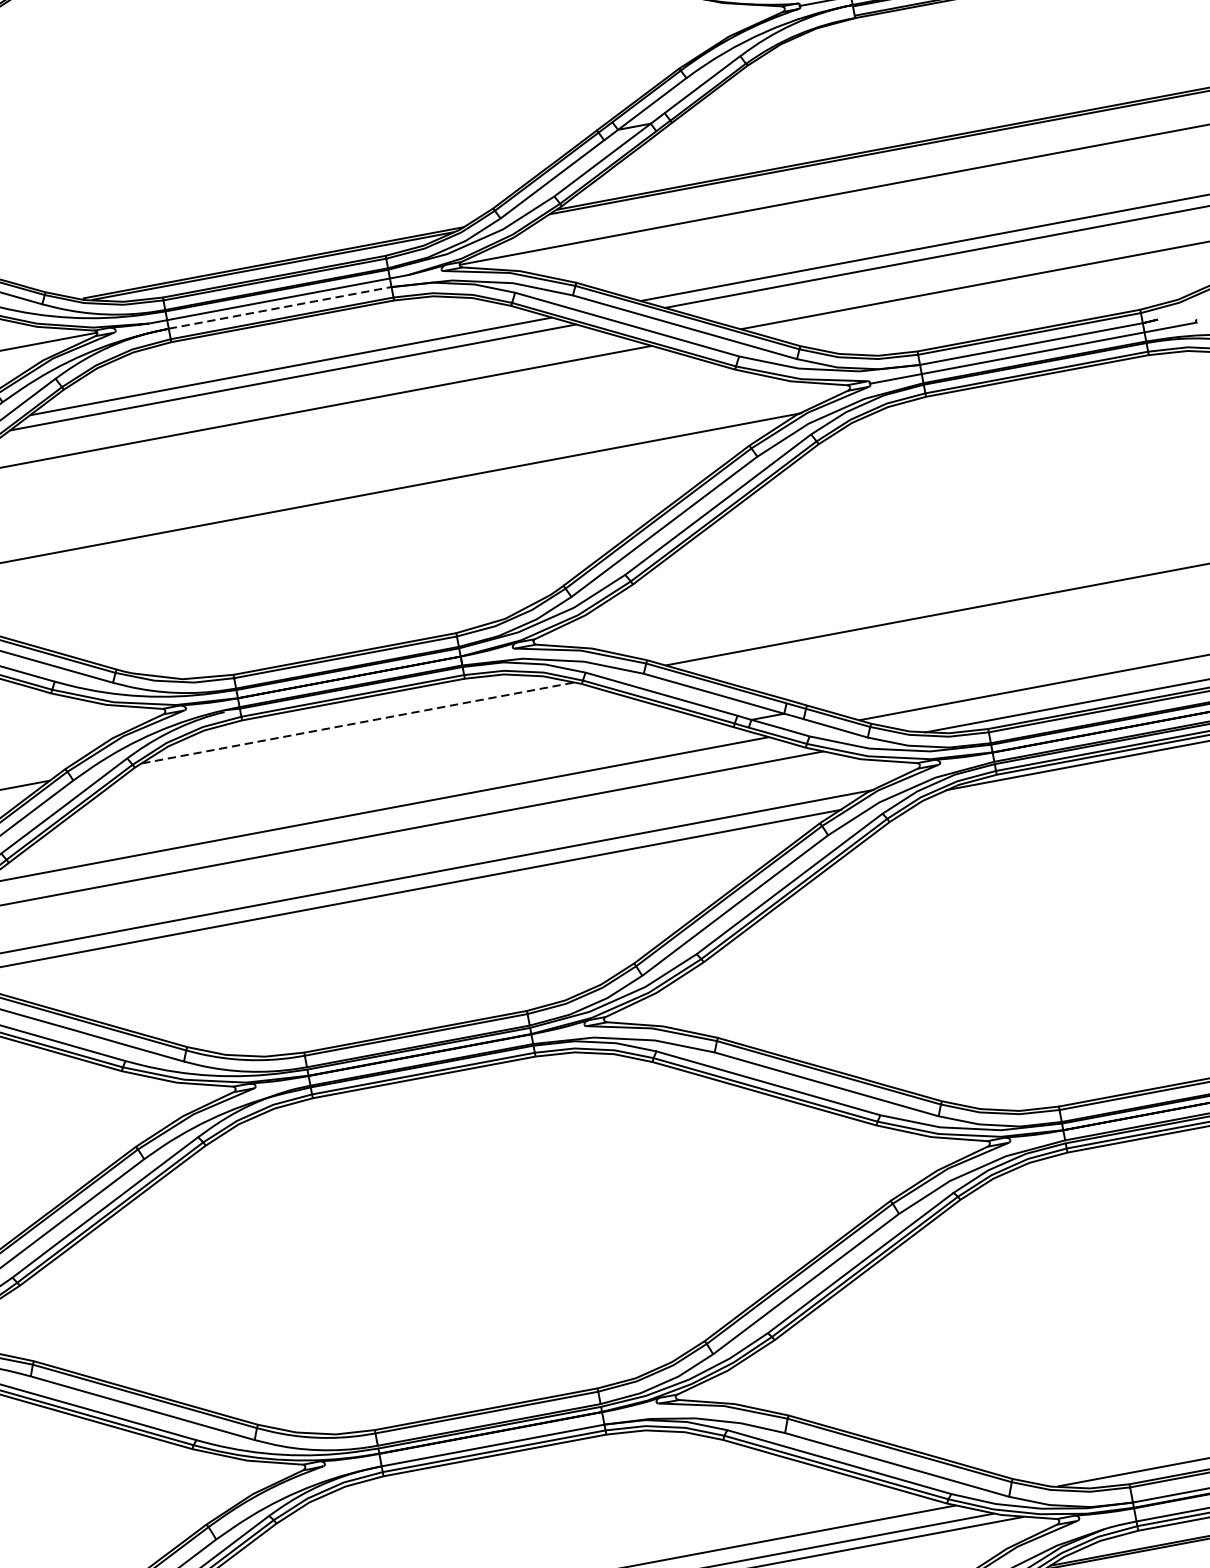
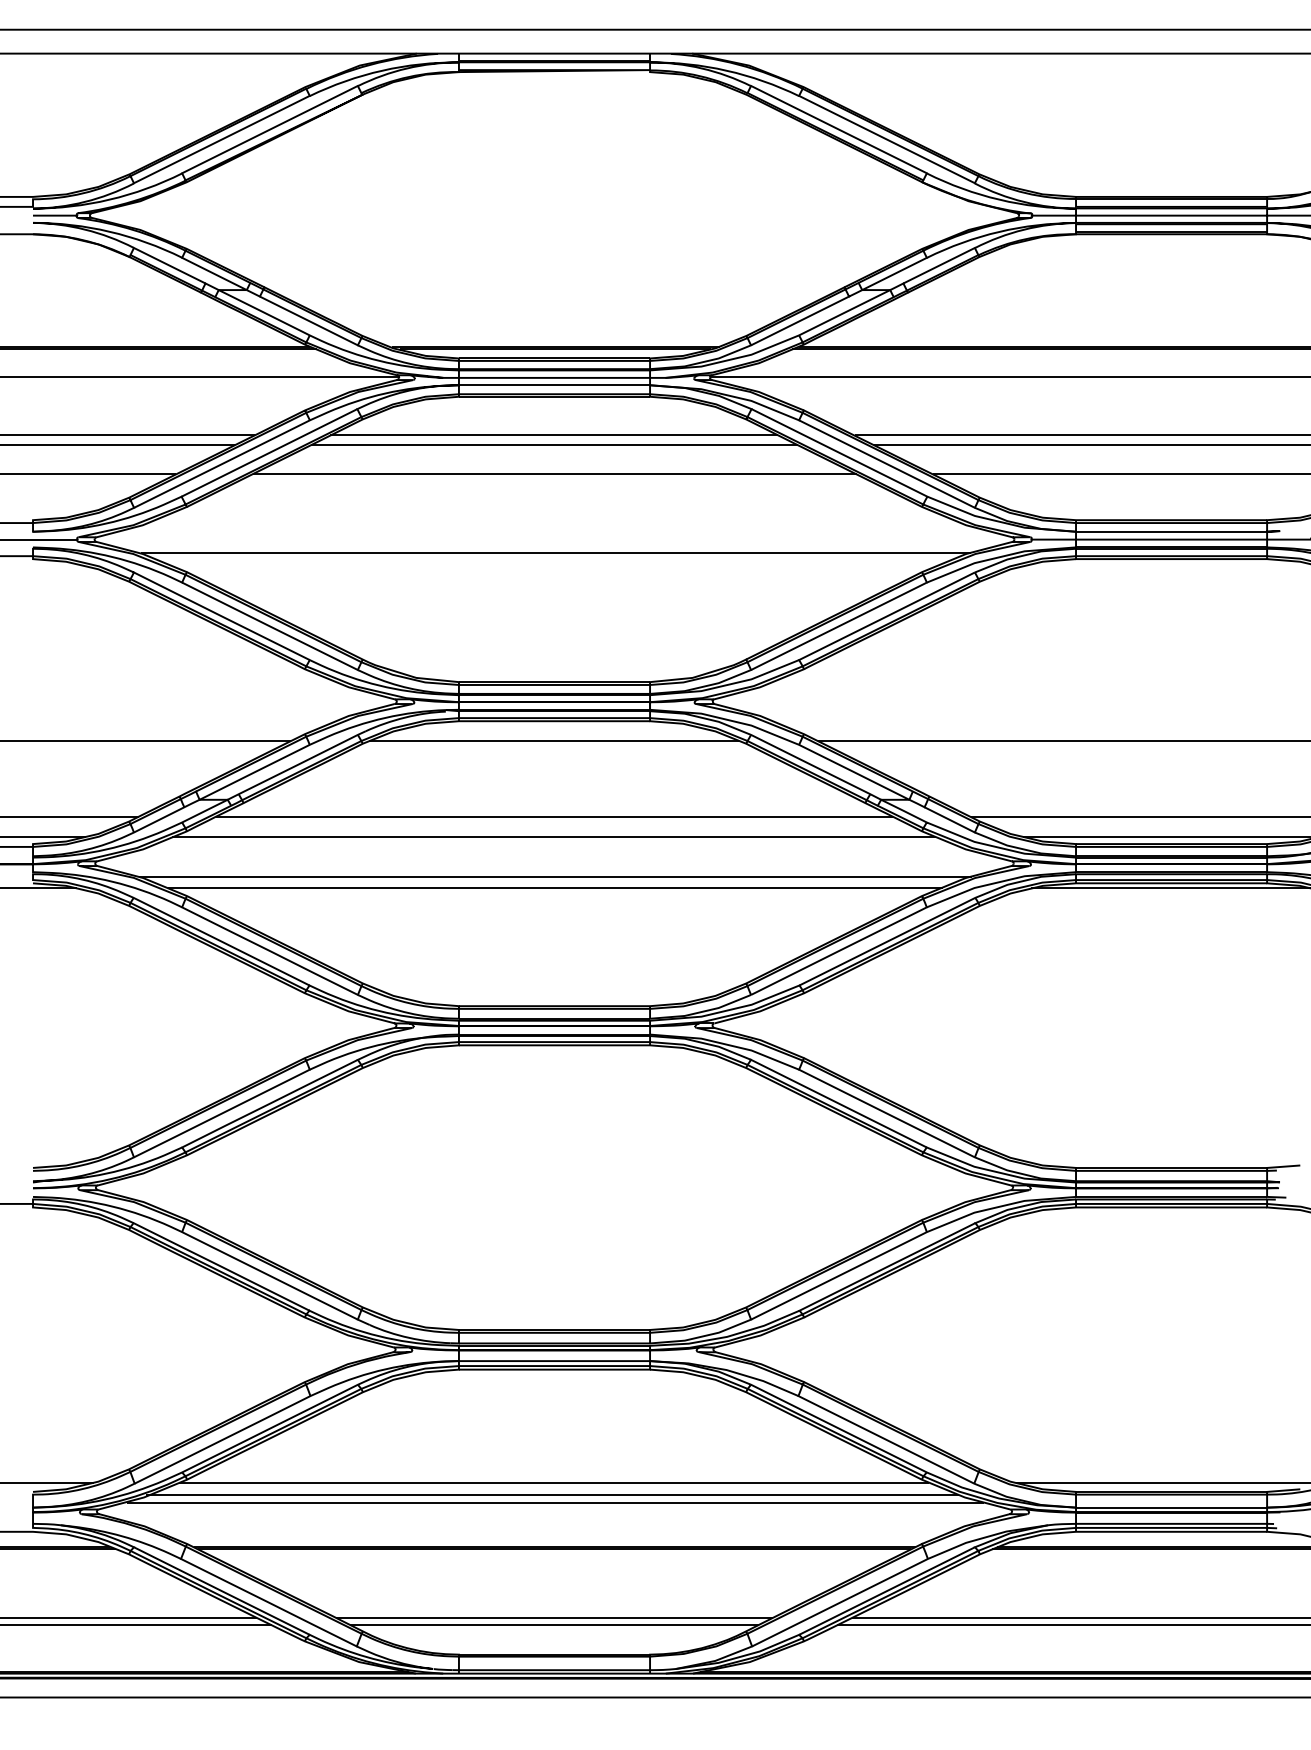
line: (280, 308) -> (554, 385), dashed -> solid
line: (356, 723) -> (553, 741), dashed -> solid

